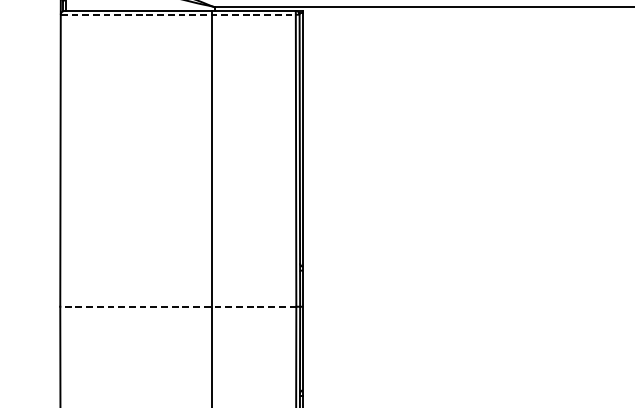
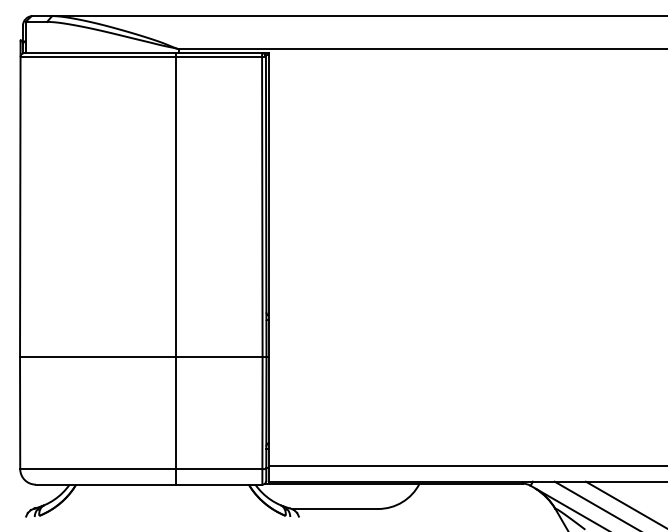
line: (178, 15) -> (141, 57), dashed -> solid
line: (177, 307) -> (140, 357), dashed -> solid

